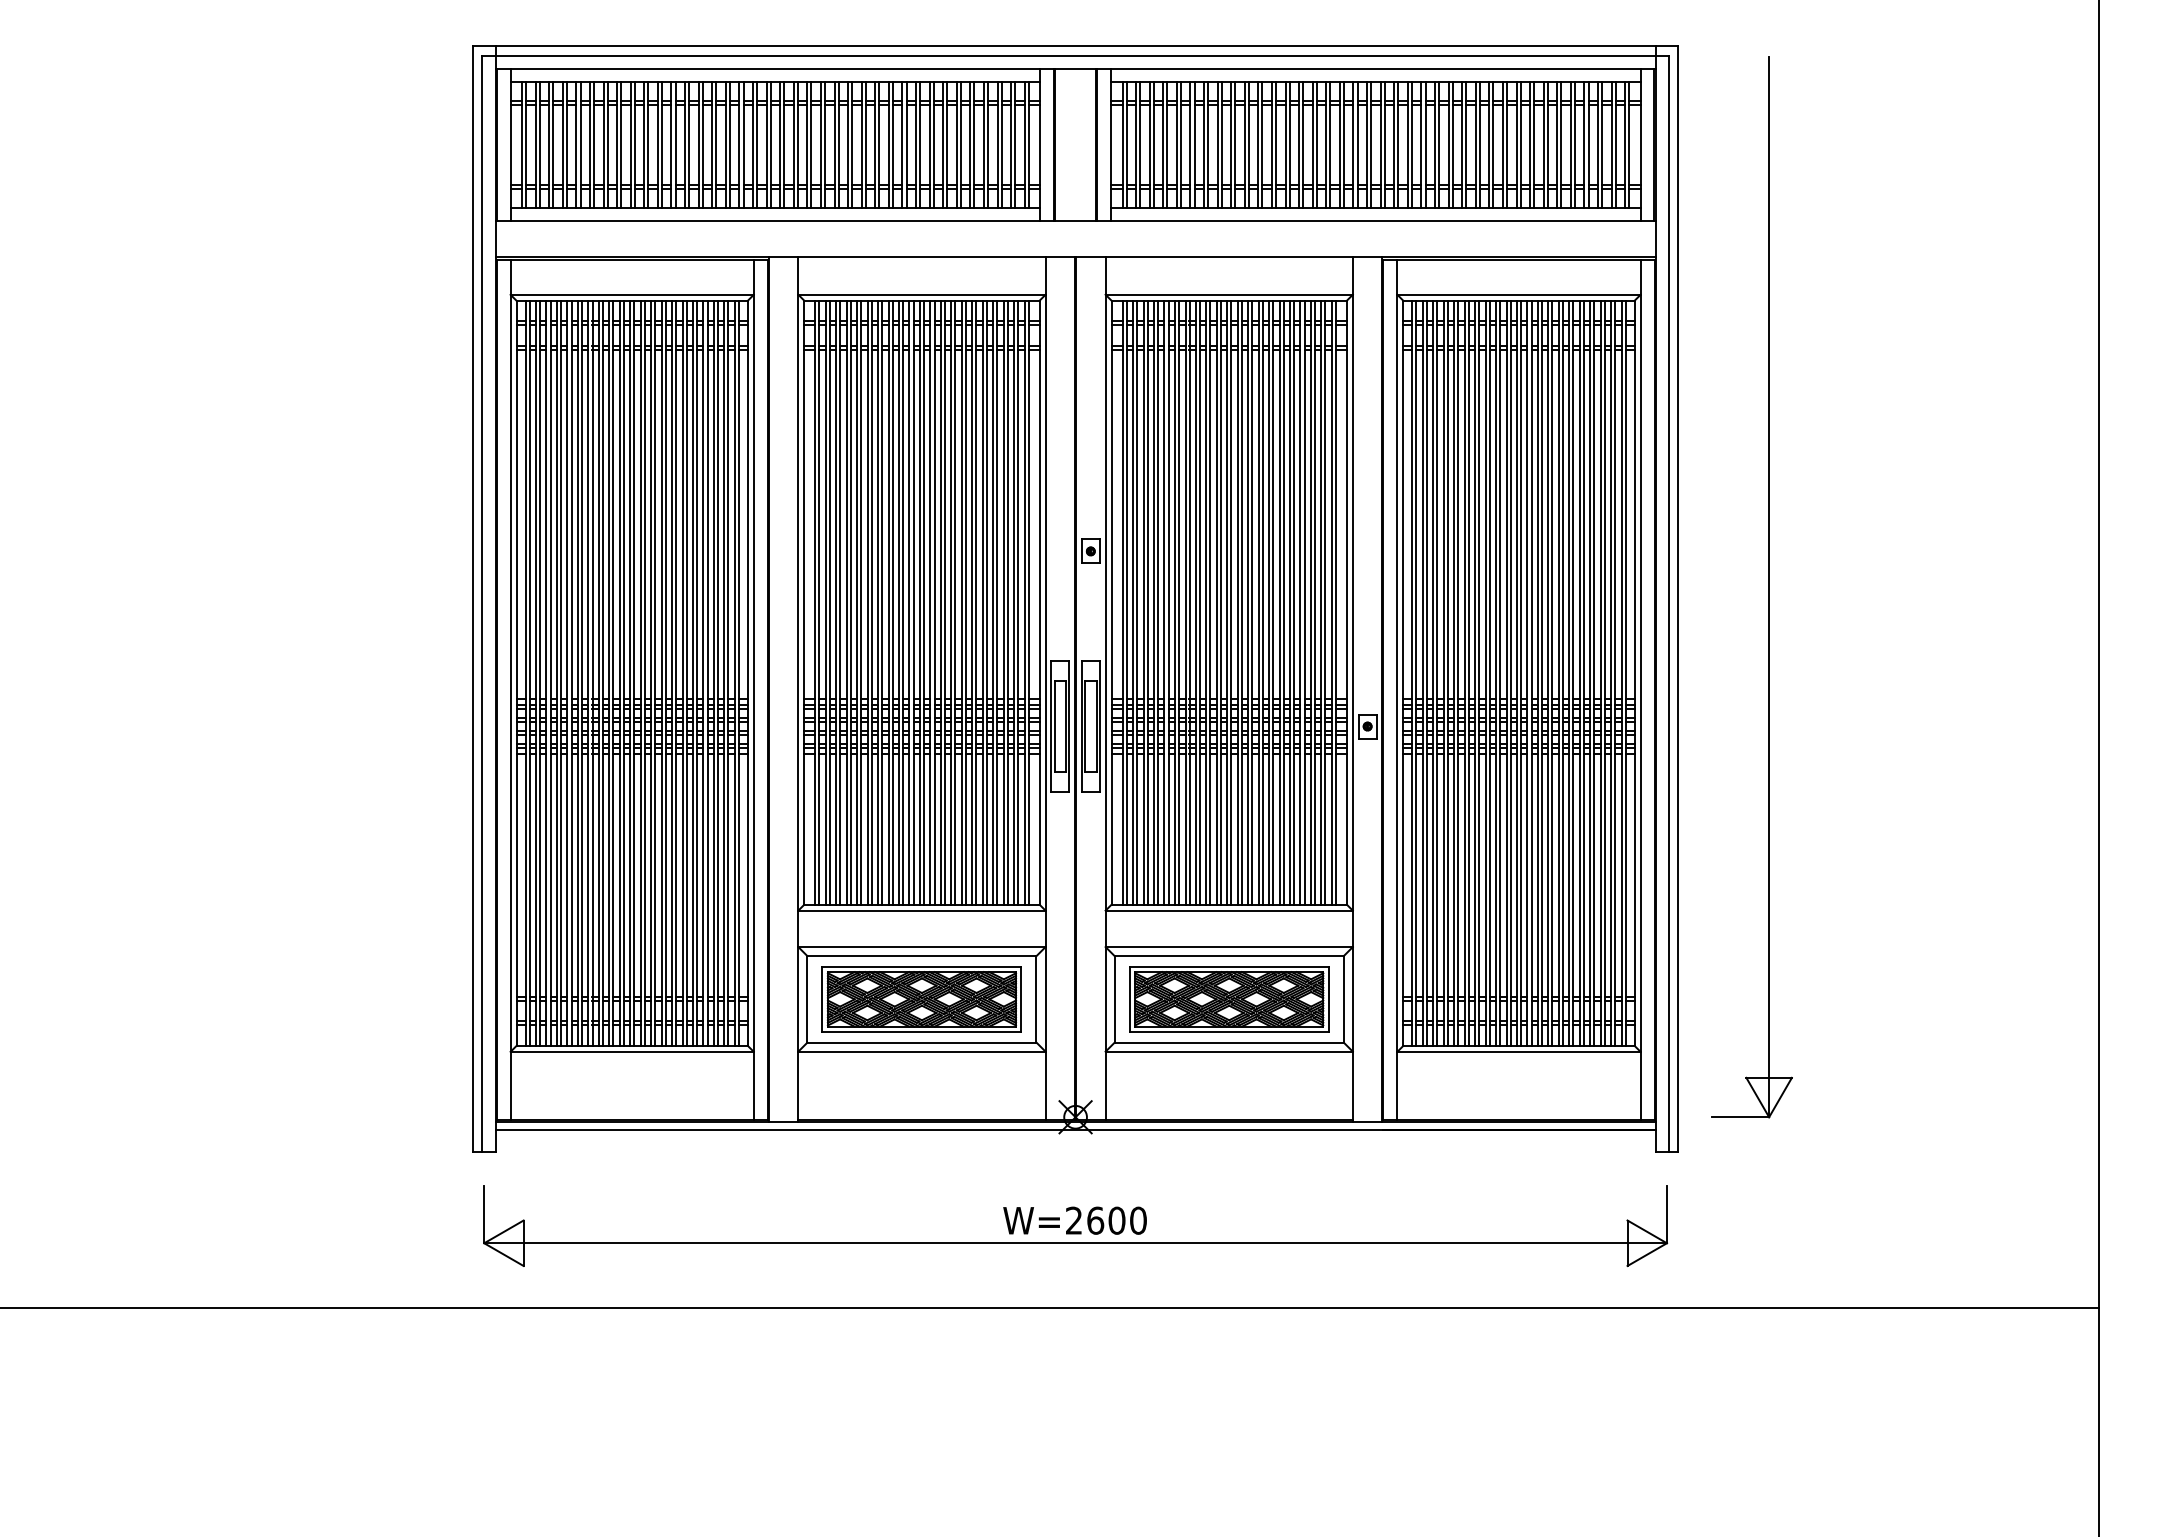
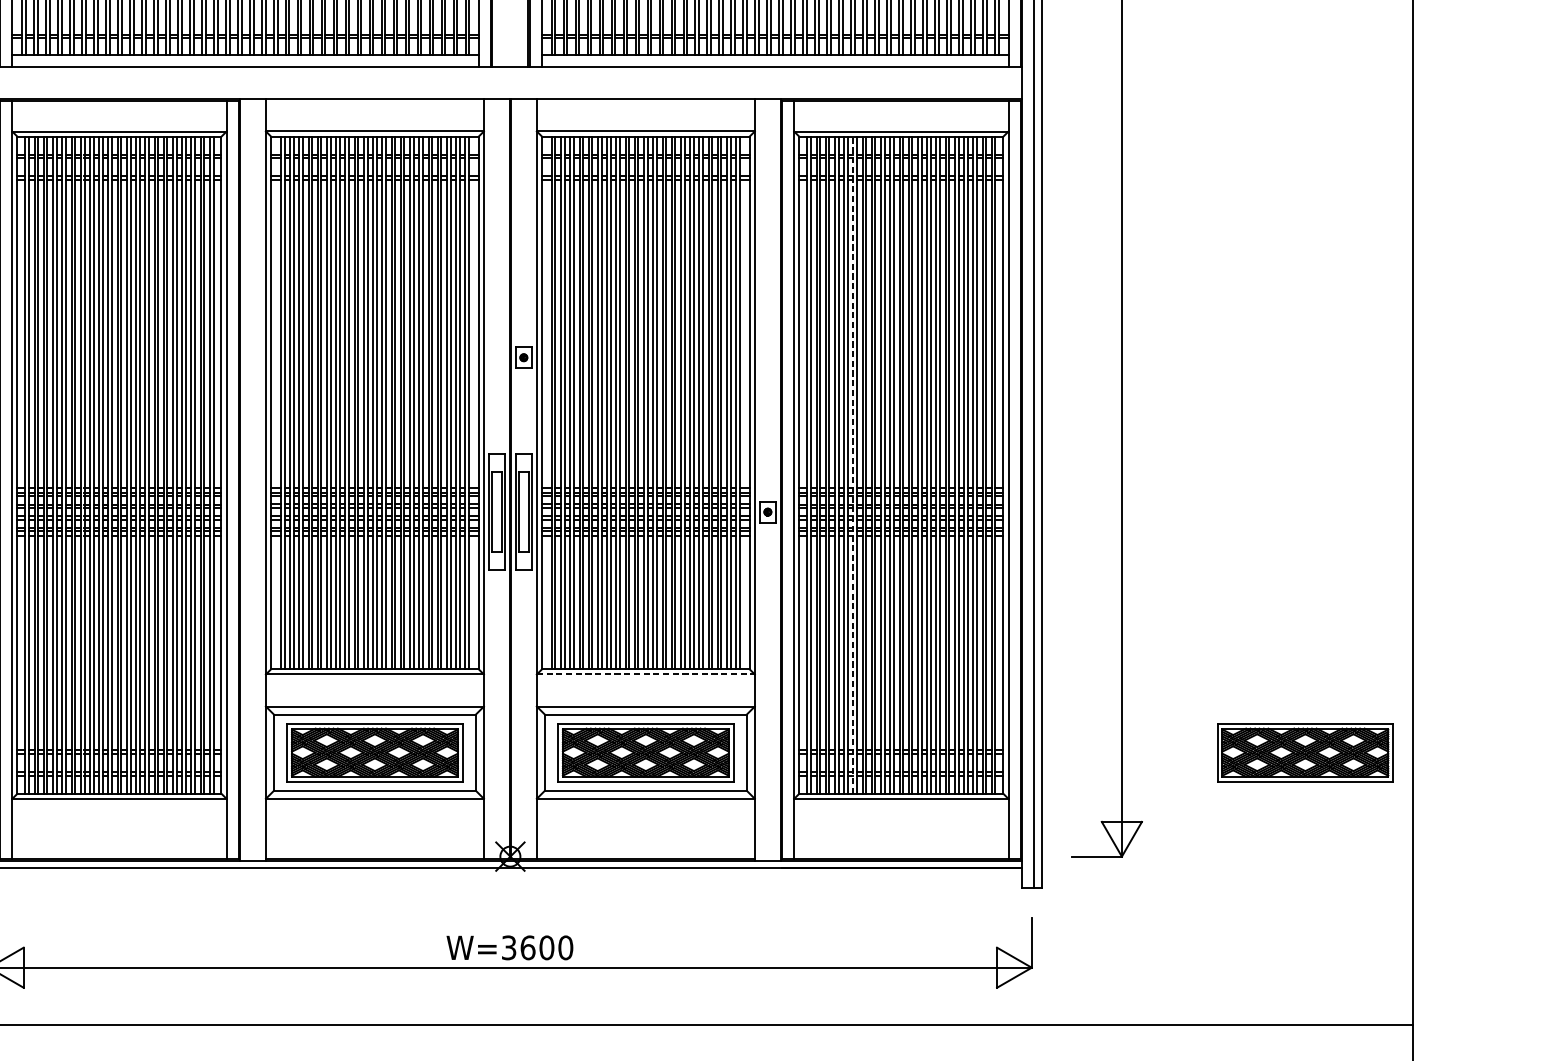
line: (1464, 673) -> (853, 465), solid -> dashed
line: (1229, 910) -> (646, 674), solid -> dashed
part: (1977, 999) -> (1305, 752), added
text: (1074, 1220) -> (509, 947), W=2600 -> W=3600

